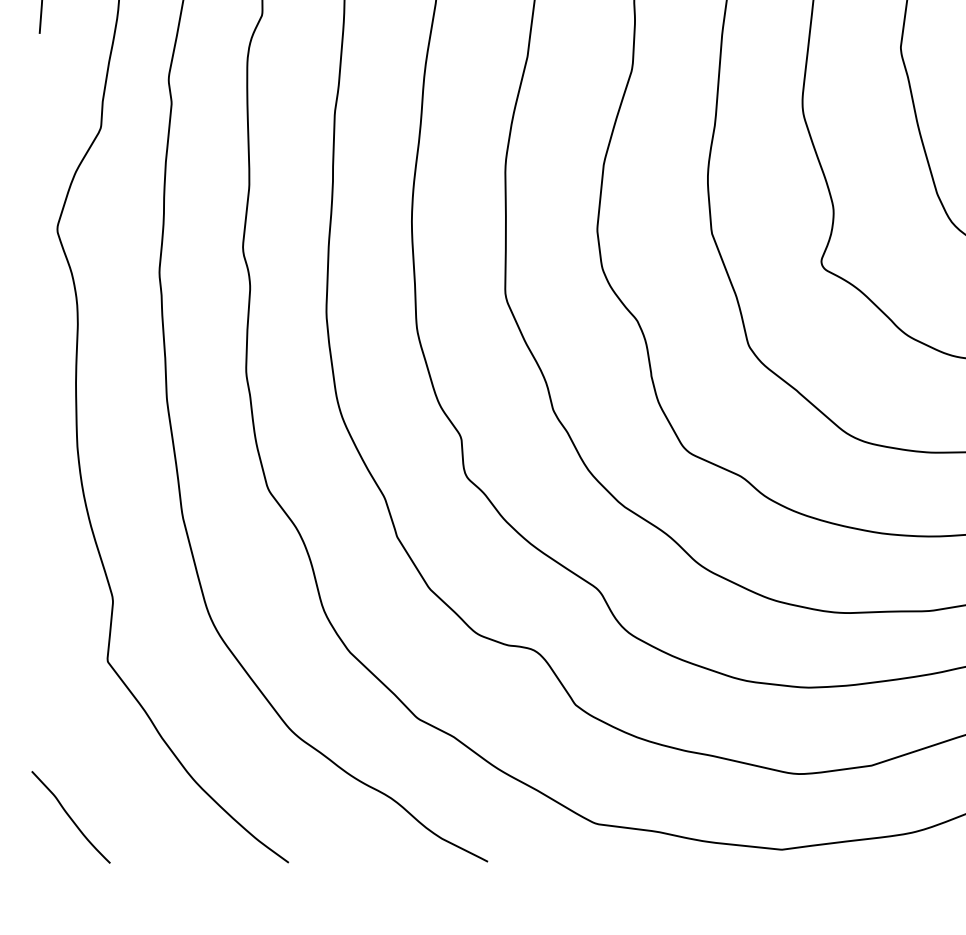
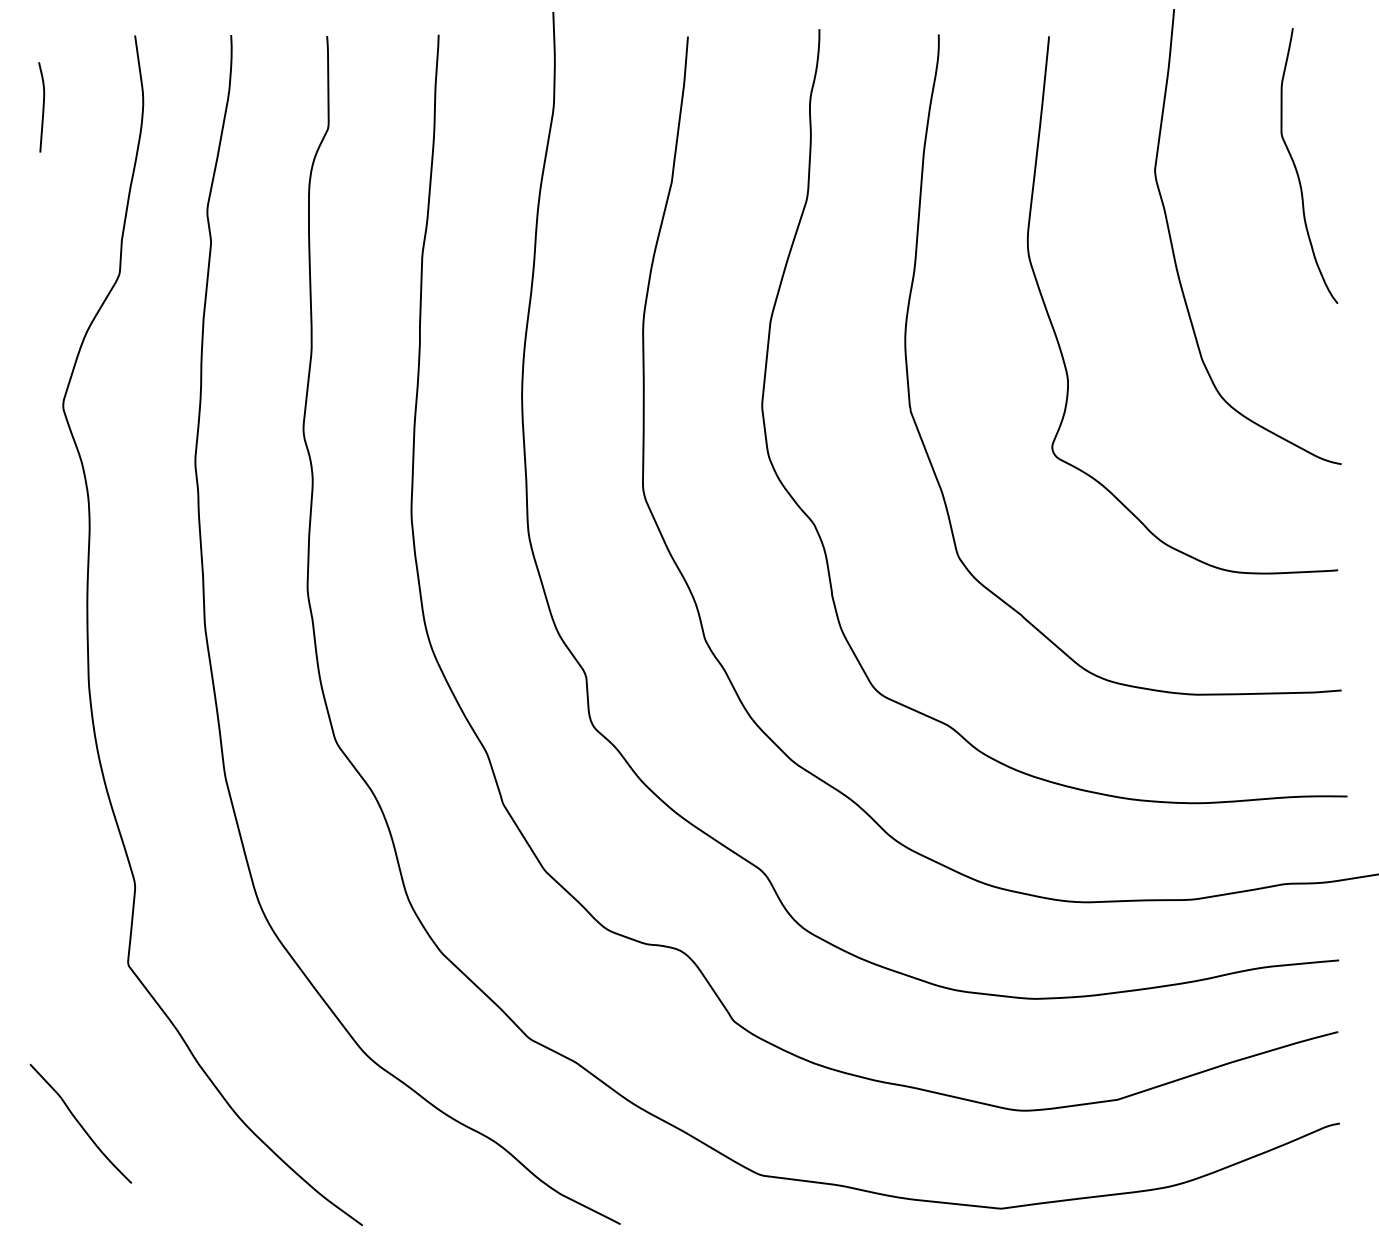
curve: (70, 817) -> (80, 1123), moved

